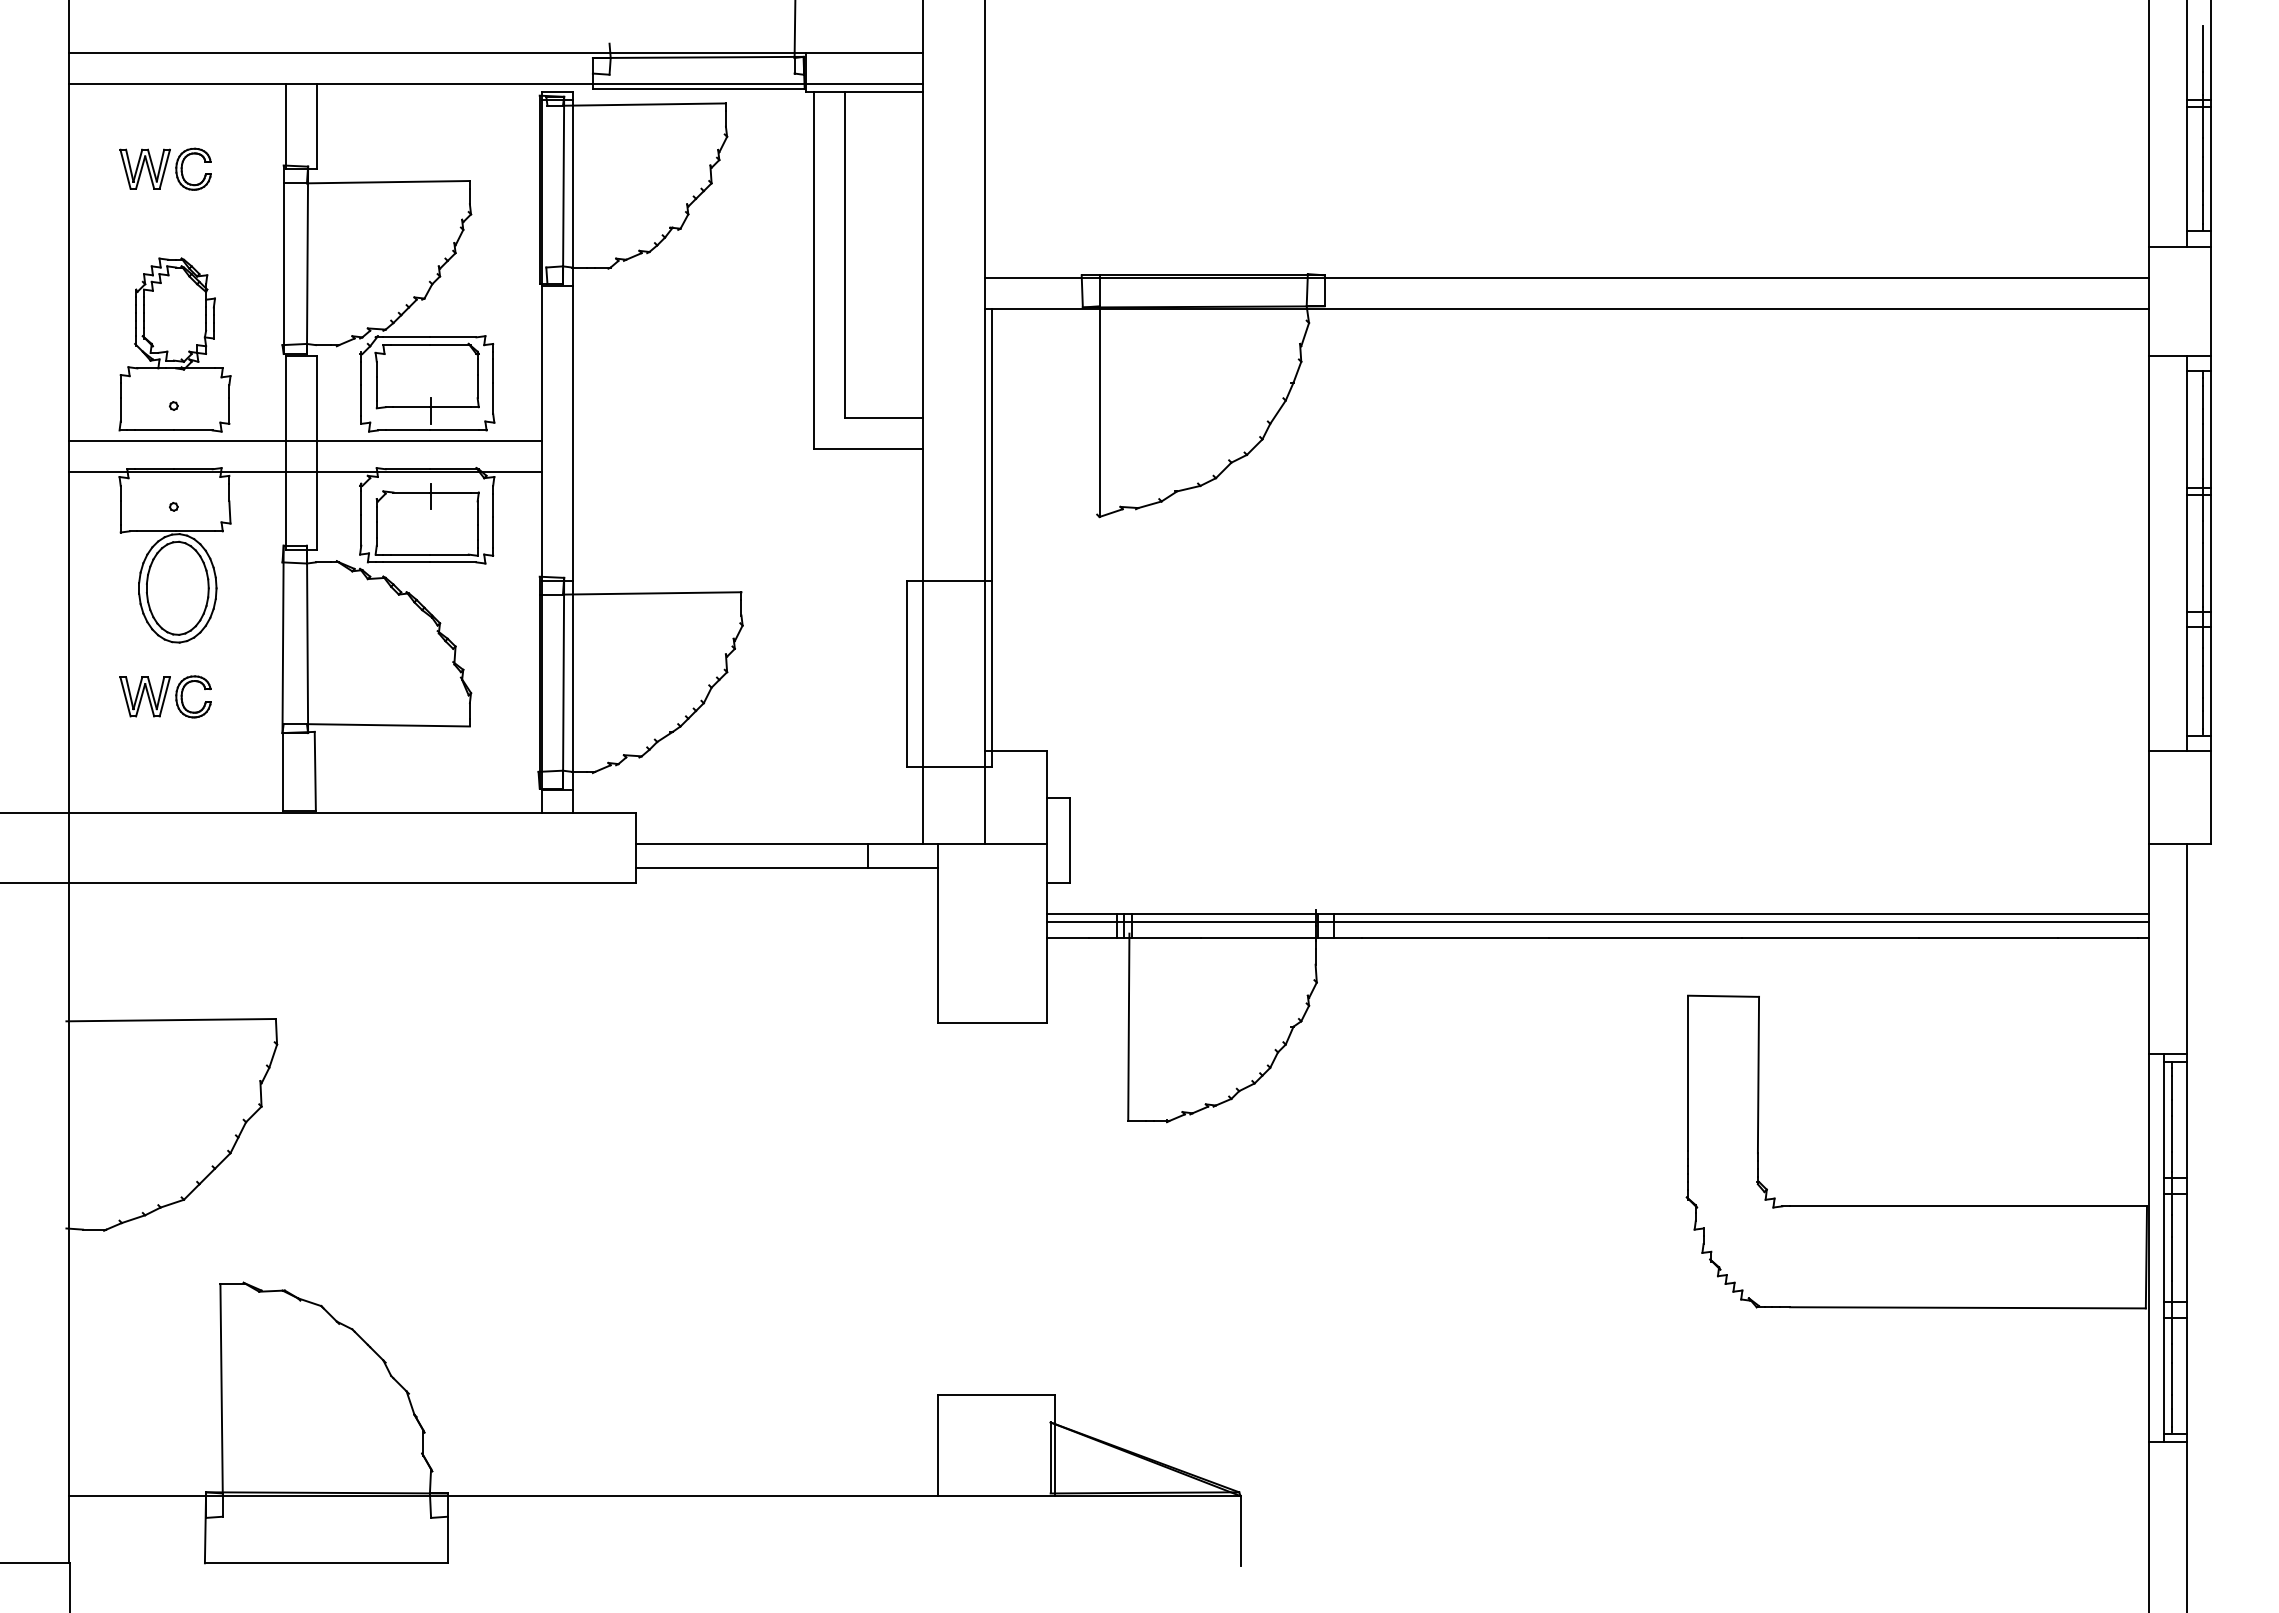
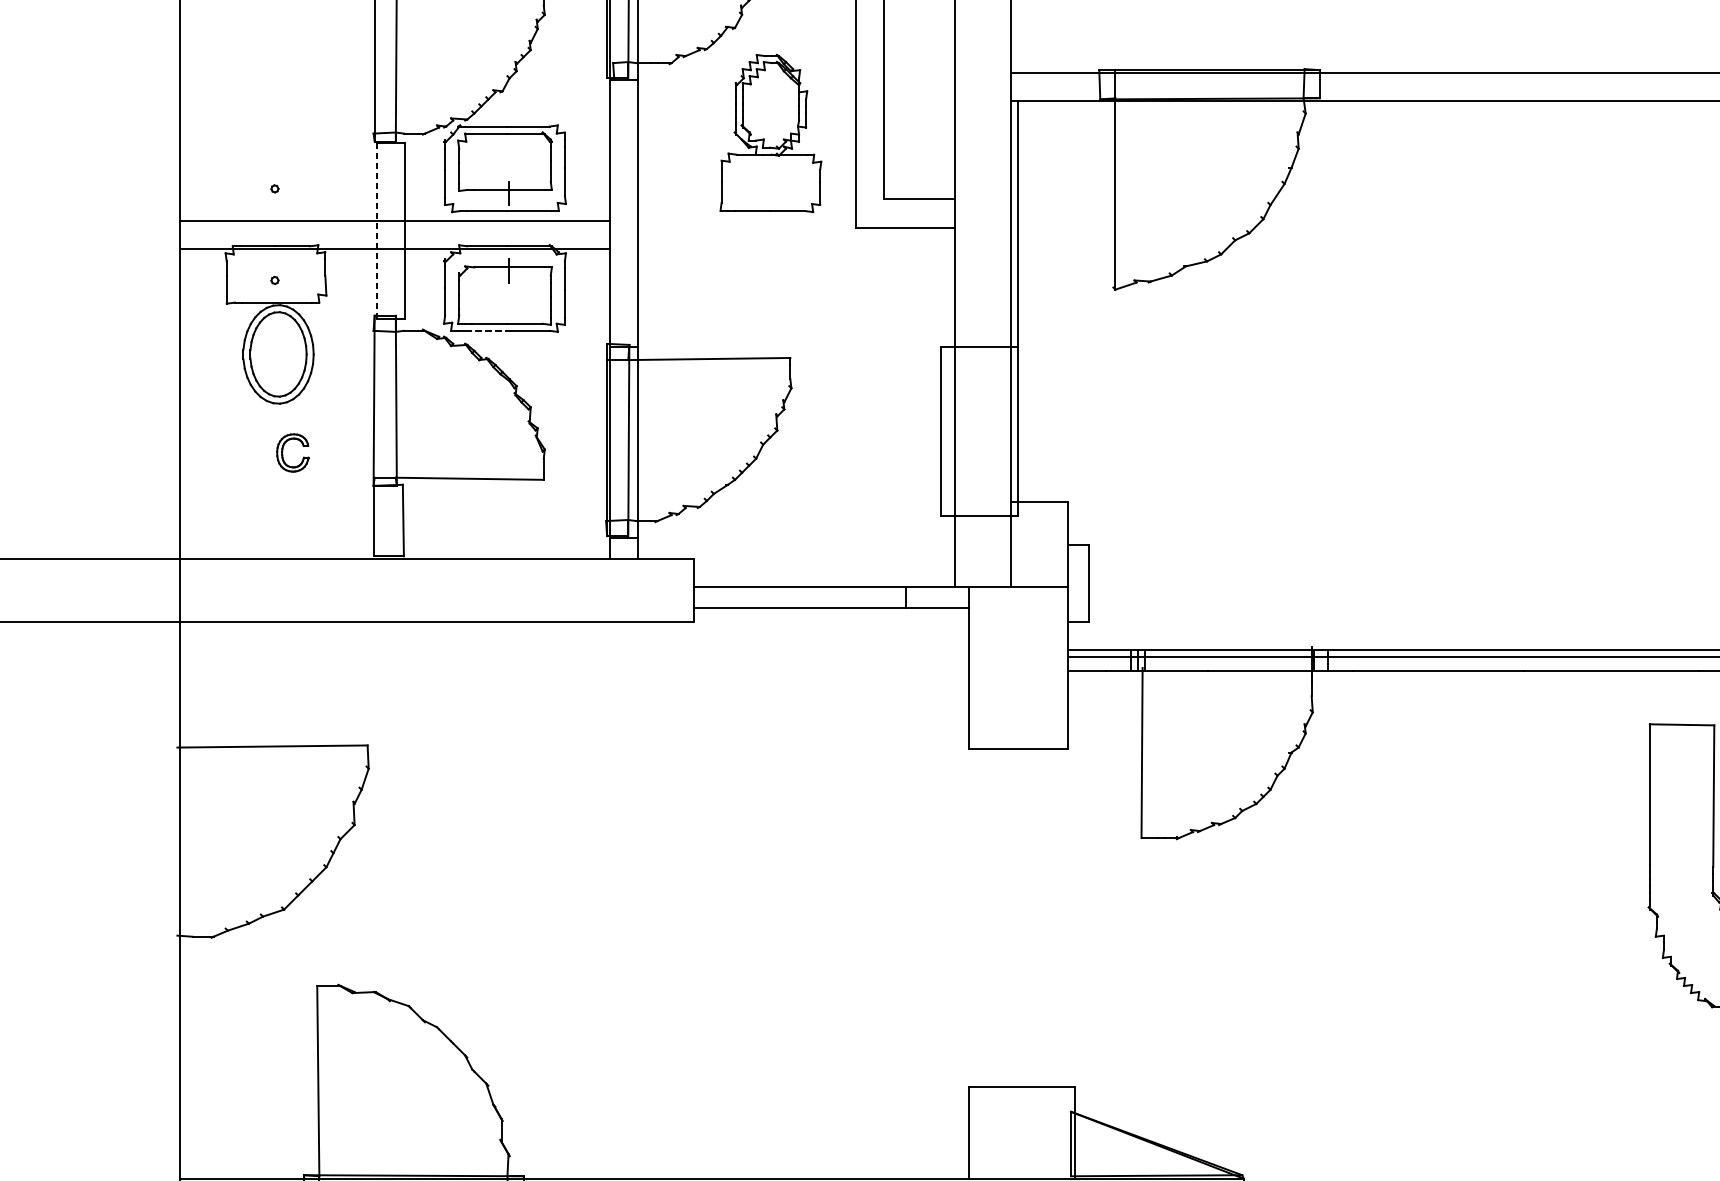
part: (174, 344) -> (770, 133), moved
line: (286, 452) -> (377, 231), solid -> dashed
line: (407, 562) -> (487, 330), solid -> dashed
part: (144, 696) -> (248, 452), removed

